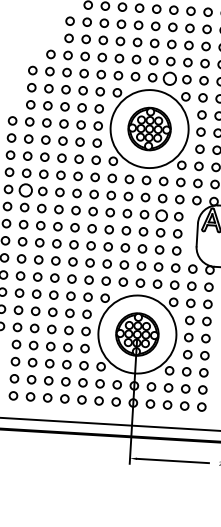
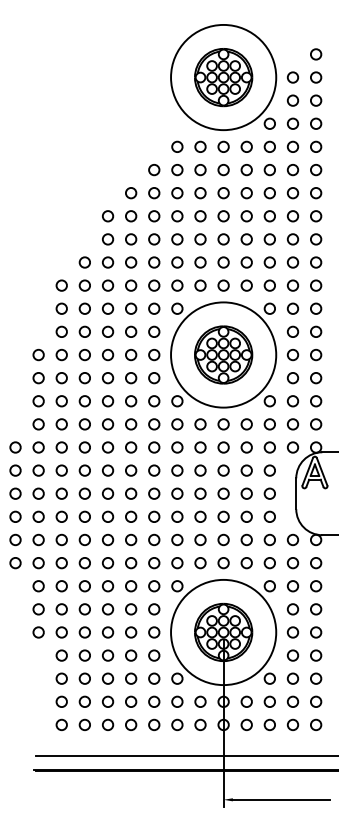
circle: (169, 78) -> (246, 285), size x0.62
circle: (25, 190) -> (61, 447), size x0.62
circle: (161, 215) -> (246, 470), size x0.71

